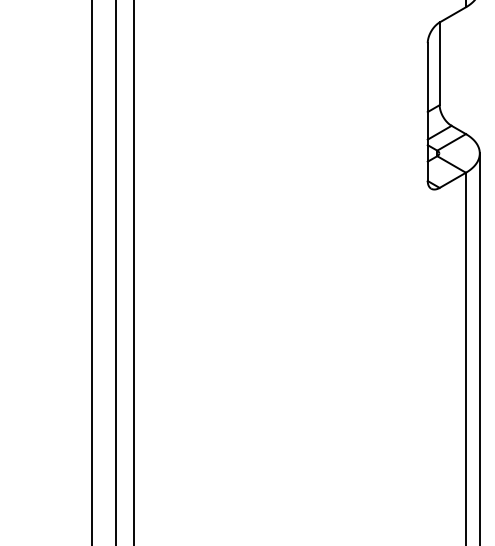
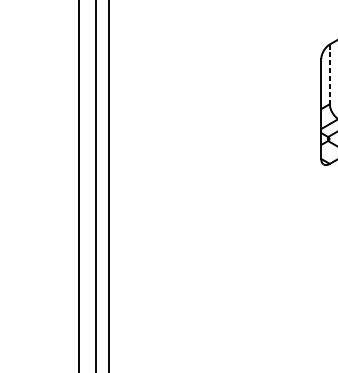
line: (439, 64) -> (329, 74), solid -> dashed

